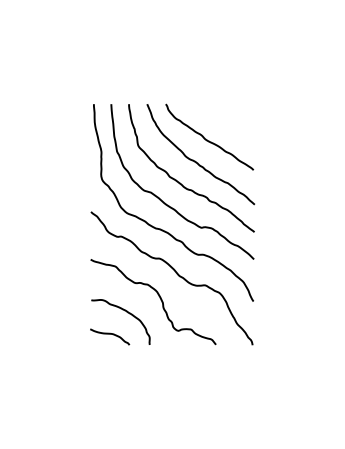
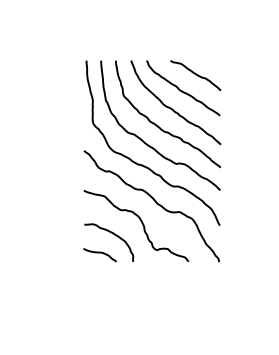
curve: (224, 121) -> (195, 75), added

